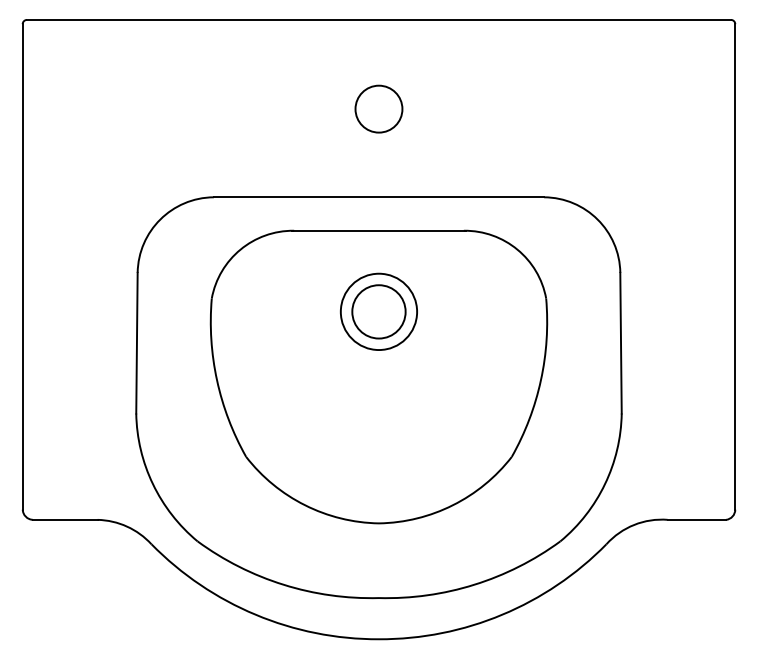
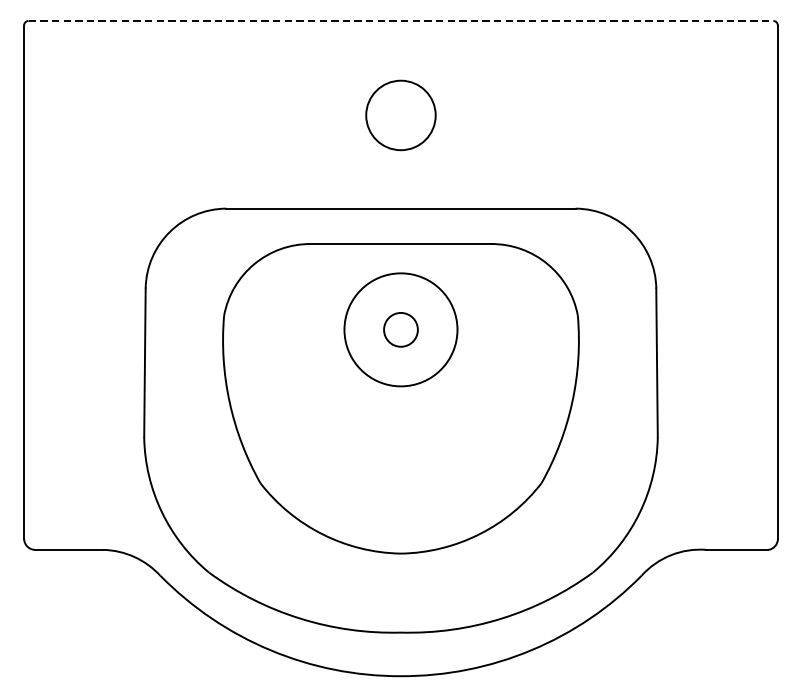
line: (379, 19) -> (401, 20), solid -> dashed
circle: (378, 108) -> (400, 114), size x1.4
circle: (378, 311) -> (400, 329), size x0.6
circle: (378, 311) -> (400, 329), size x1.4

